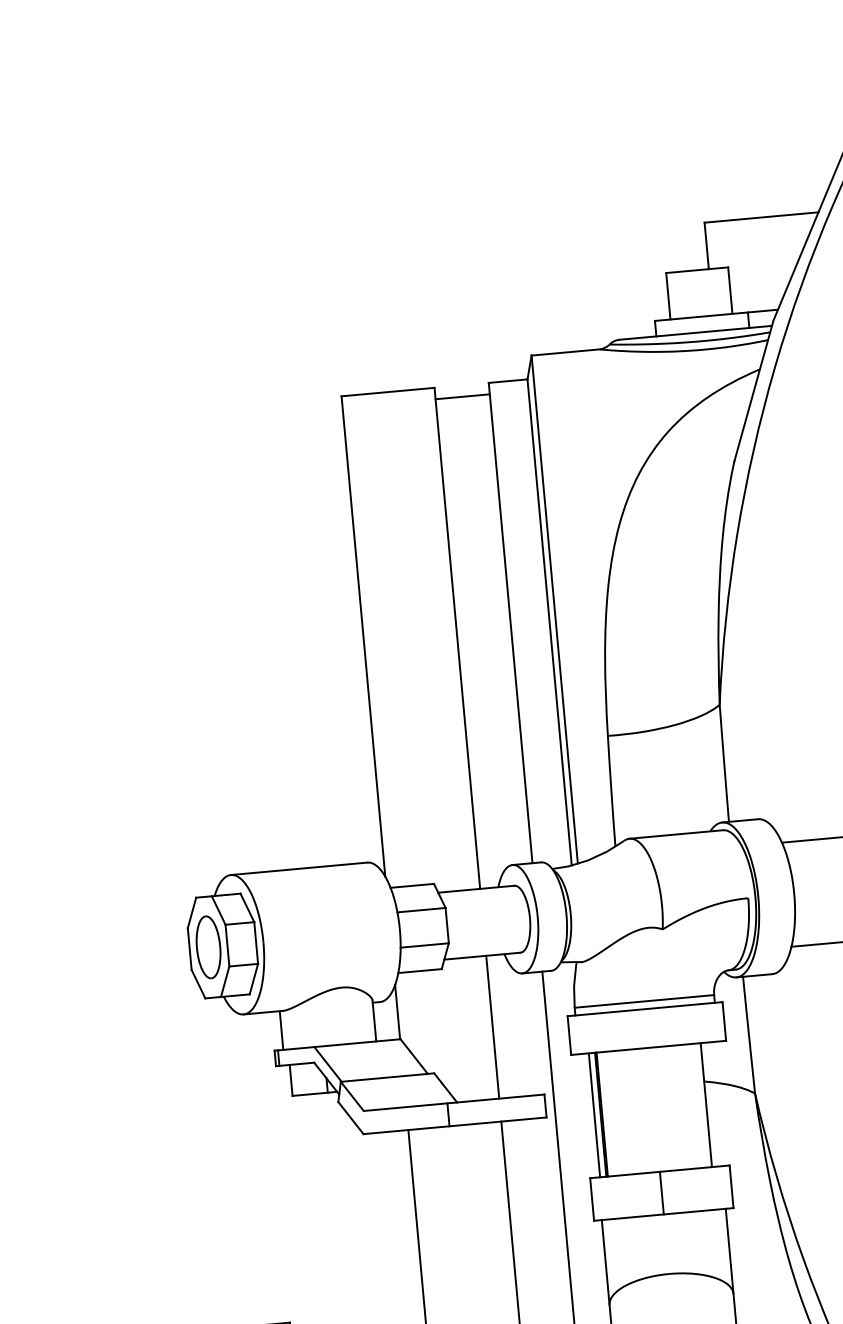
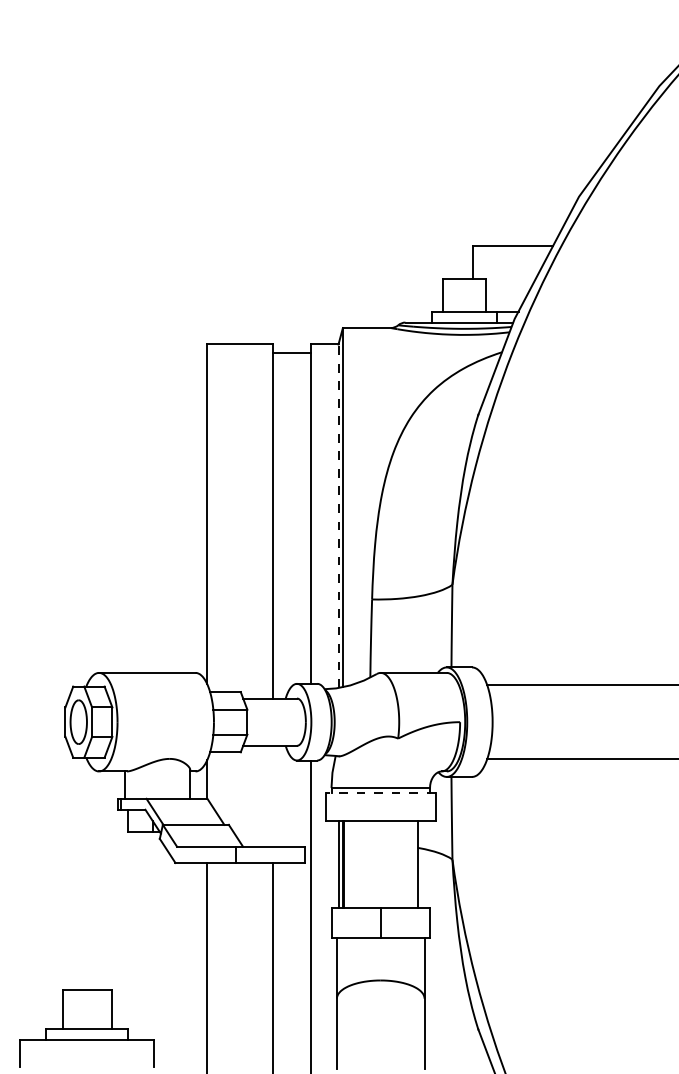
line: (549, 622) -> (338, 516), solid -> dashed
line: (644, 1009) -> (380, 793), solid -> dashed
line: (492, 1026) -> (272, 795), removed

